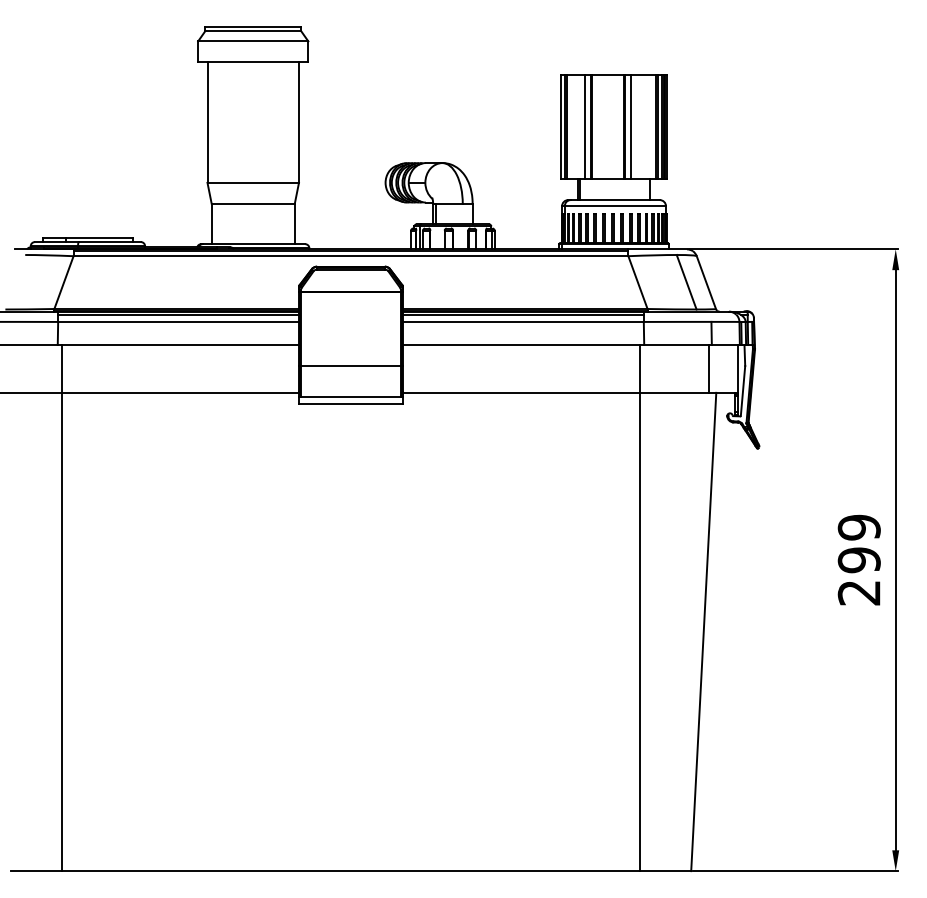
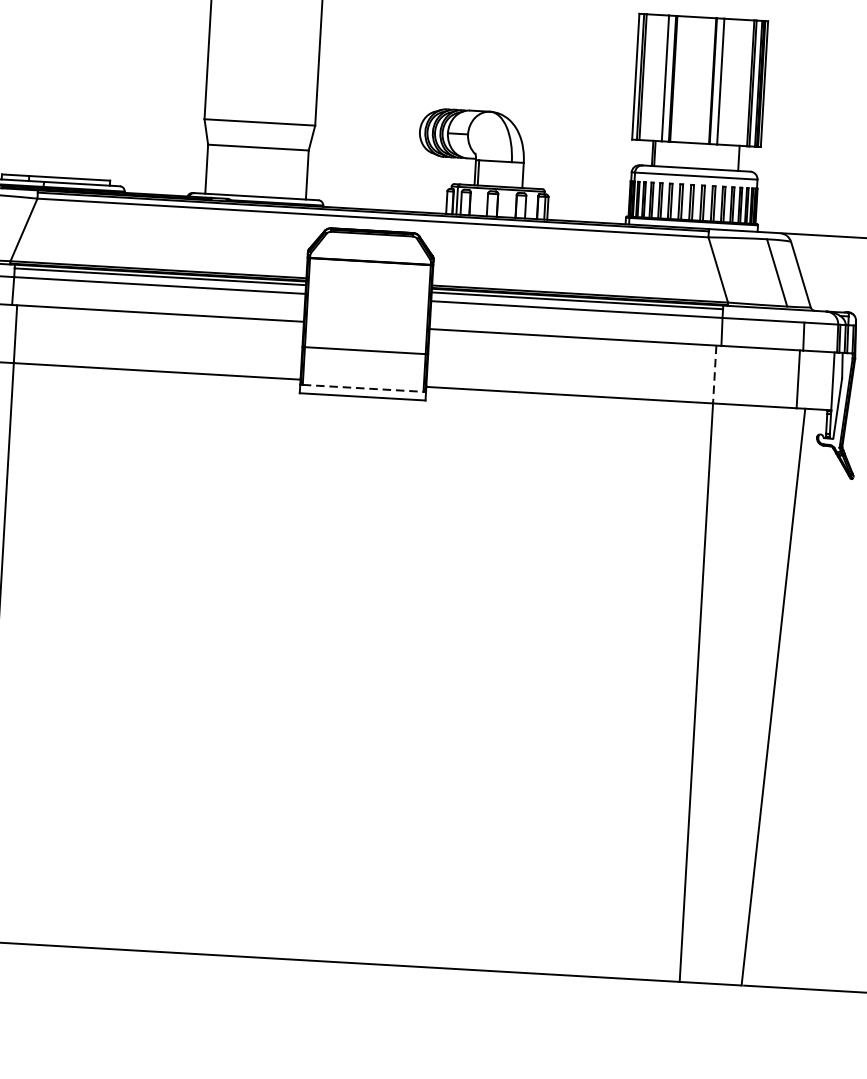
line: (640, 368) -> (715, 374), solid -> dashed
line: (350, 397) -> (362, 388), solid -> dashed

